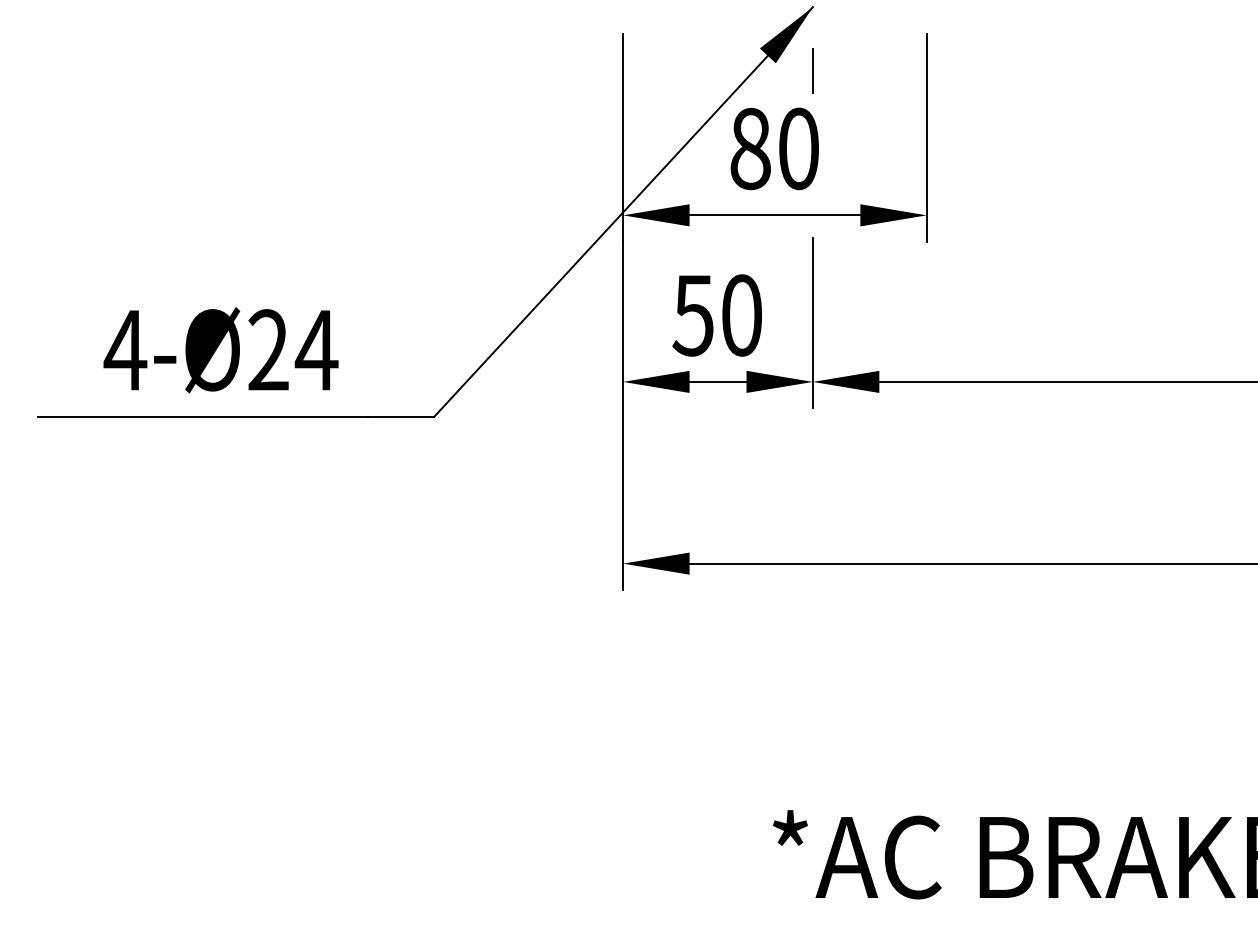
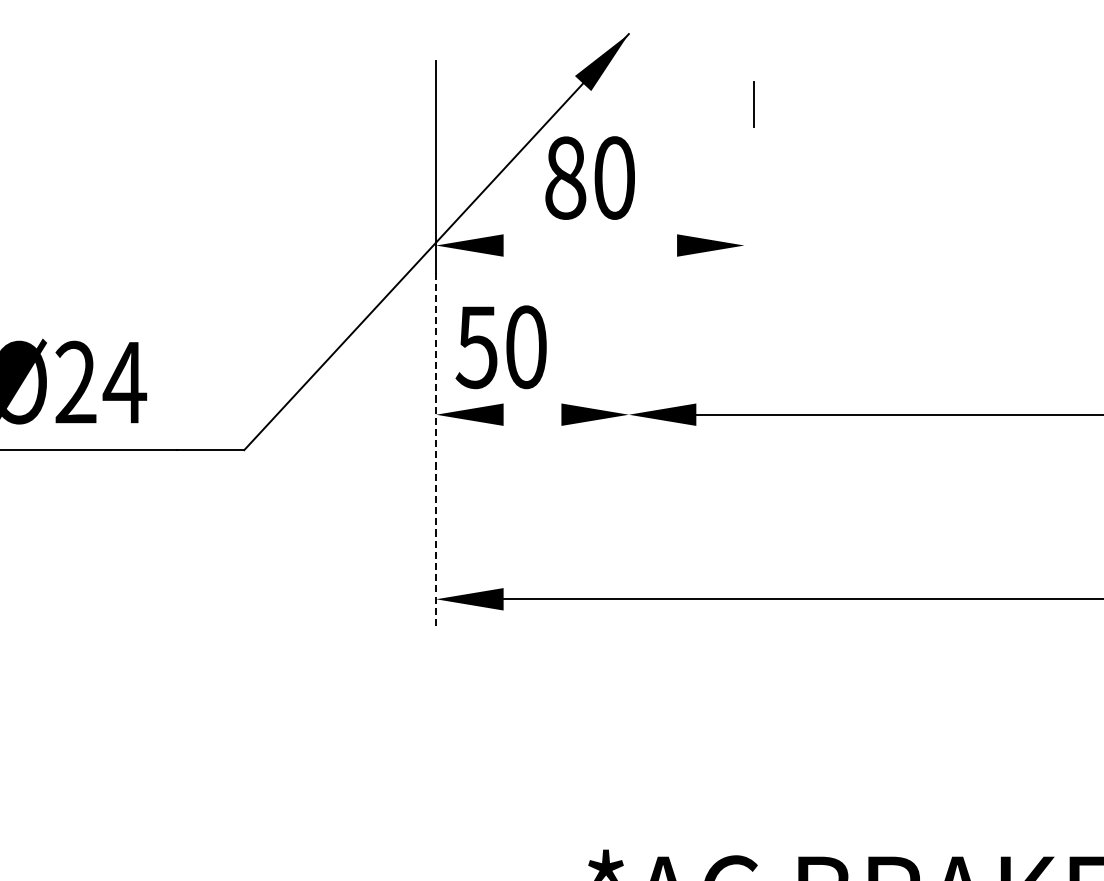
line: (812, 70) -> (753, 103), moved
line: (926, 137) -> (744, 166), removed
line: (774, 215) -> (589, 245), removed
text: (716, 315) -> (500, 347), moved
line: (812, 322) -> (628, 354), removed
line: (717, 381) -> (531, 414), removed
line: (623, 416) -> (436, 449), solid -> dashed

